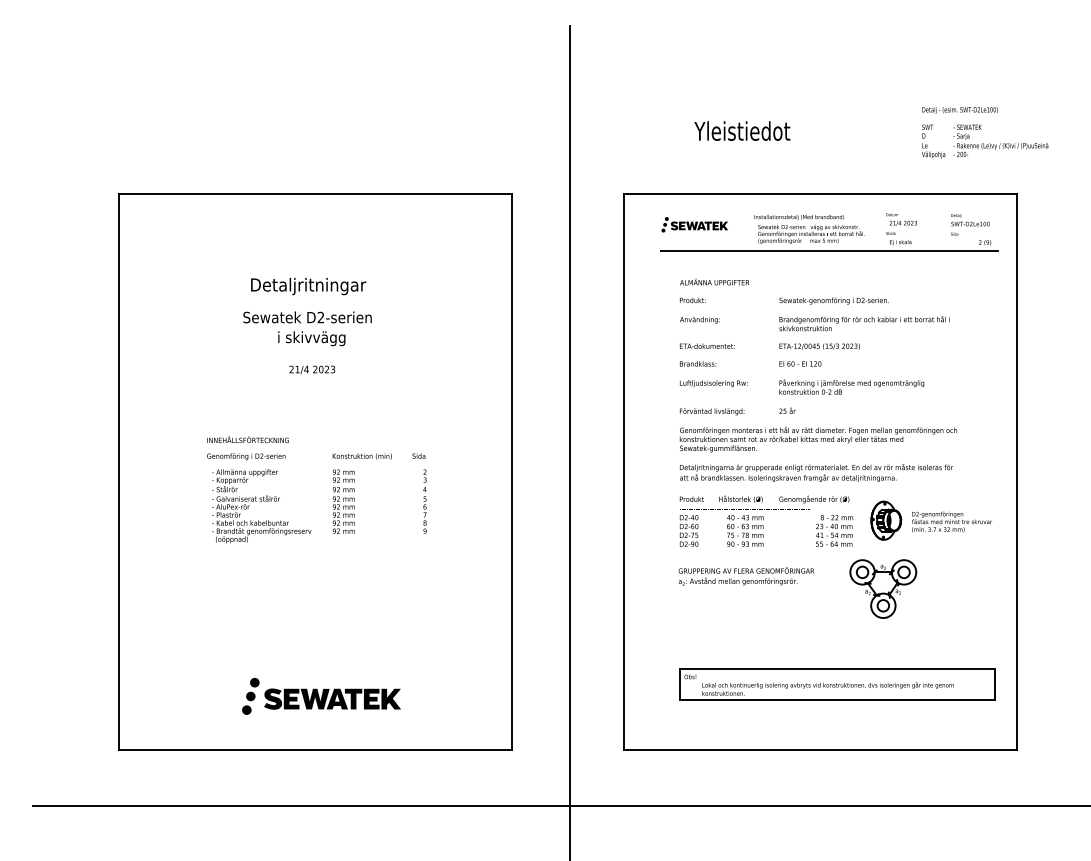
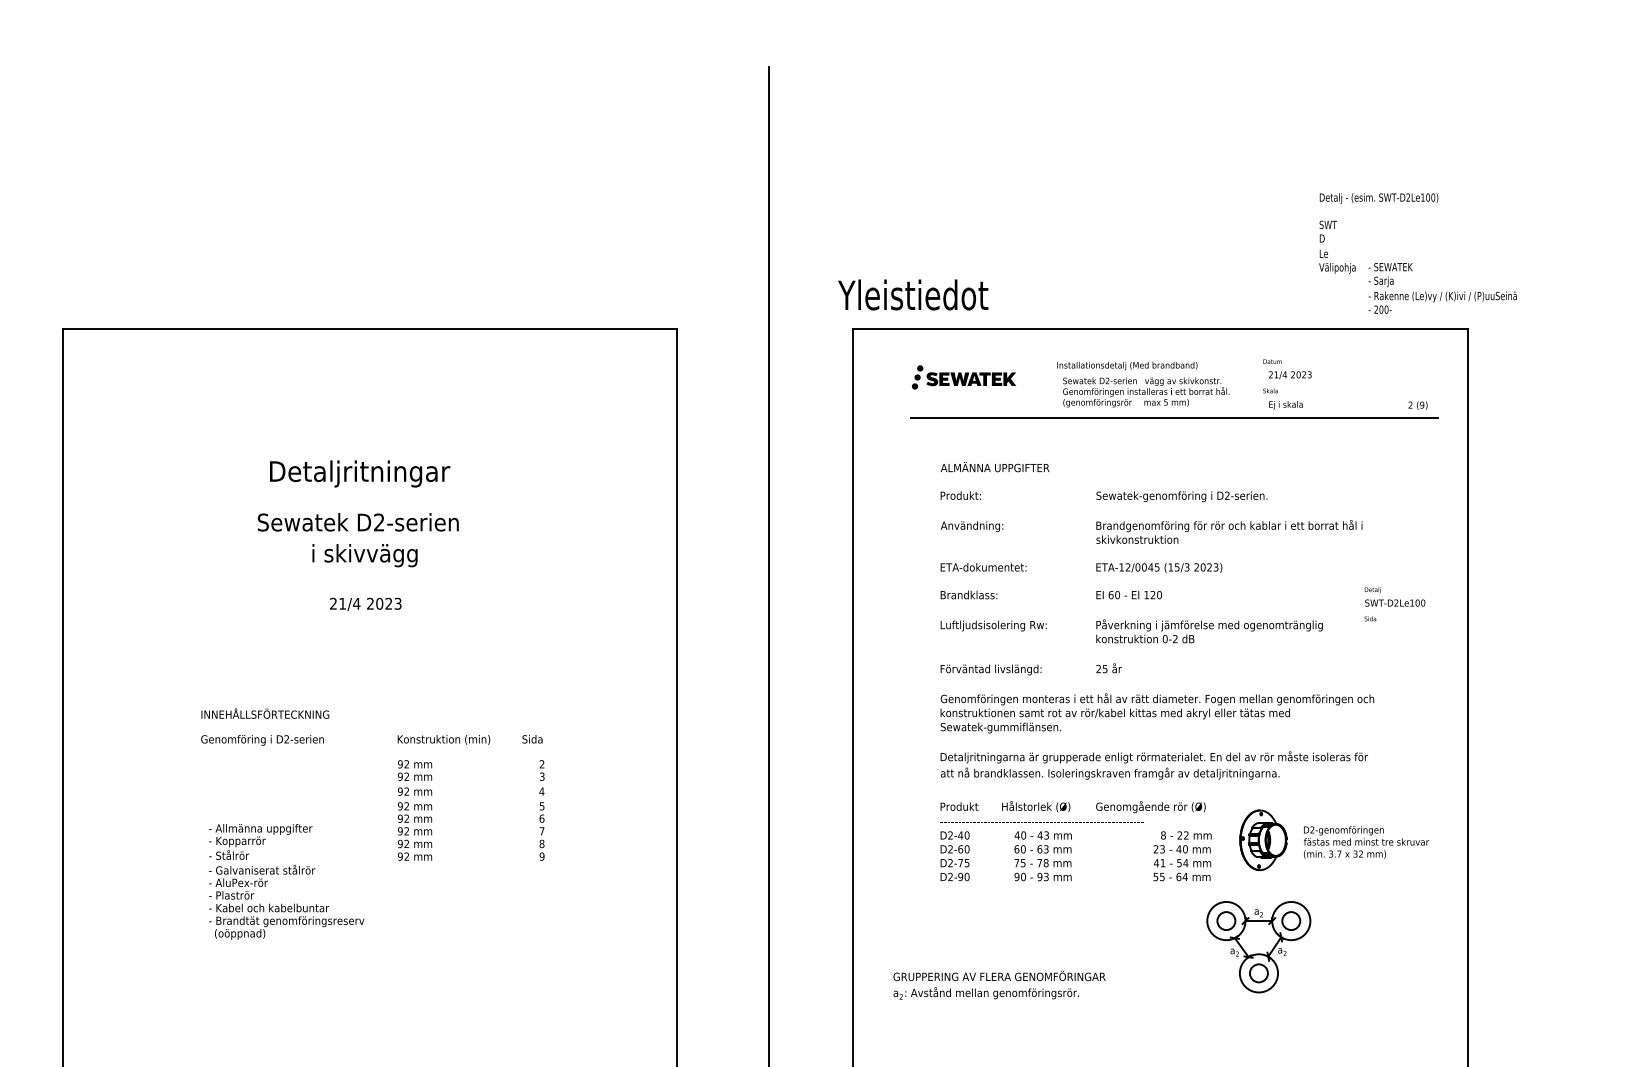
text: (742, 130) -> (913, 294), moved
text: (1000, 140) -> (1442, 287), moved
text: (970, 224) -> (1395, 603), moved
text: (261, 506) -> (286, 882), moved
text: (746, 576) -> (999, 985), moved

